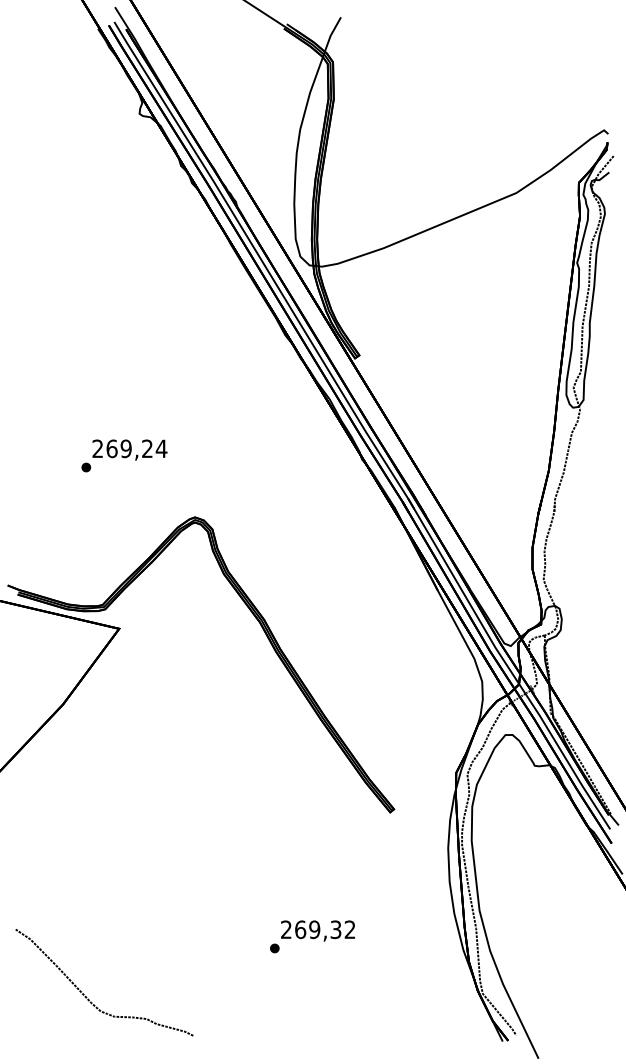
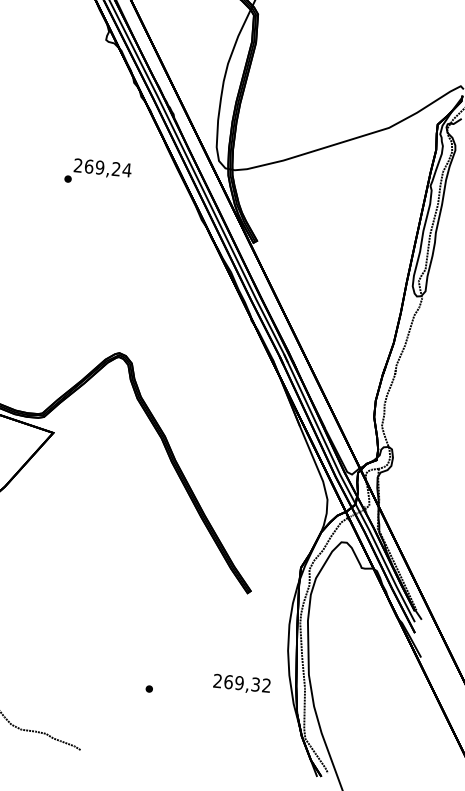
text: (124, 455) -> (98, 172), moved
text: (317, 930) -> (241, 683), moved

